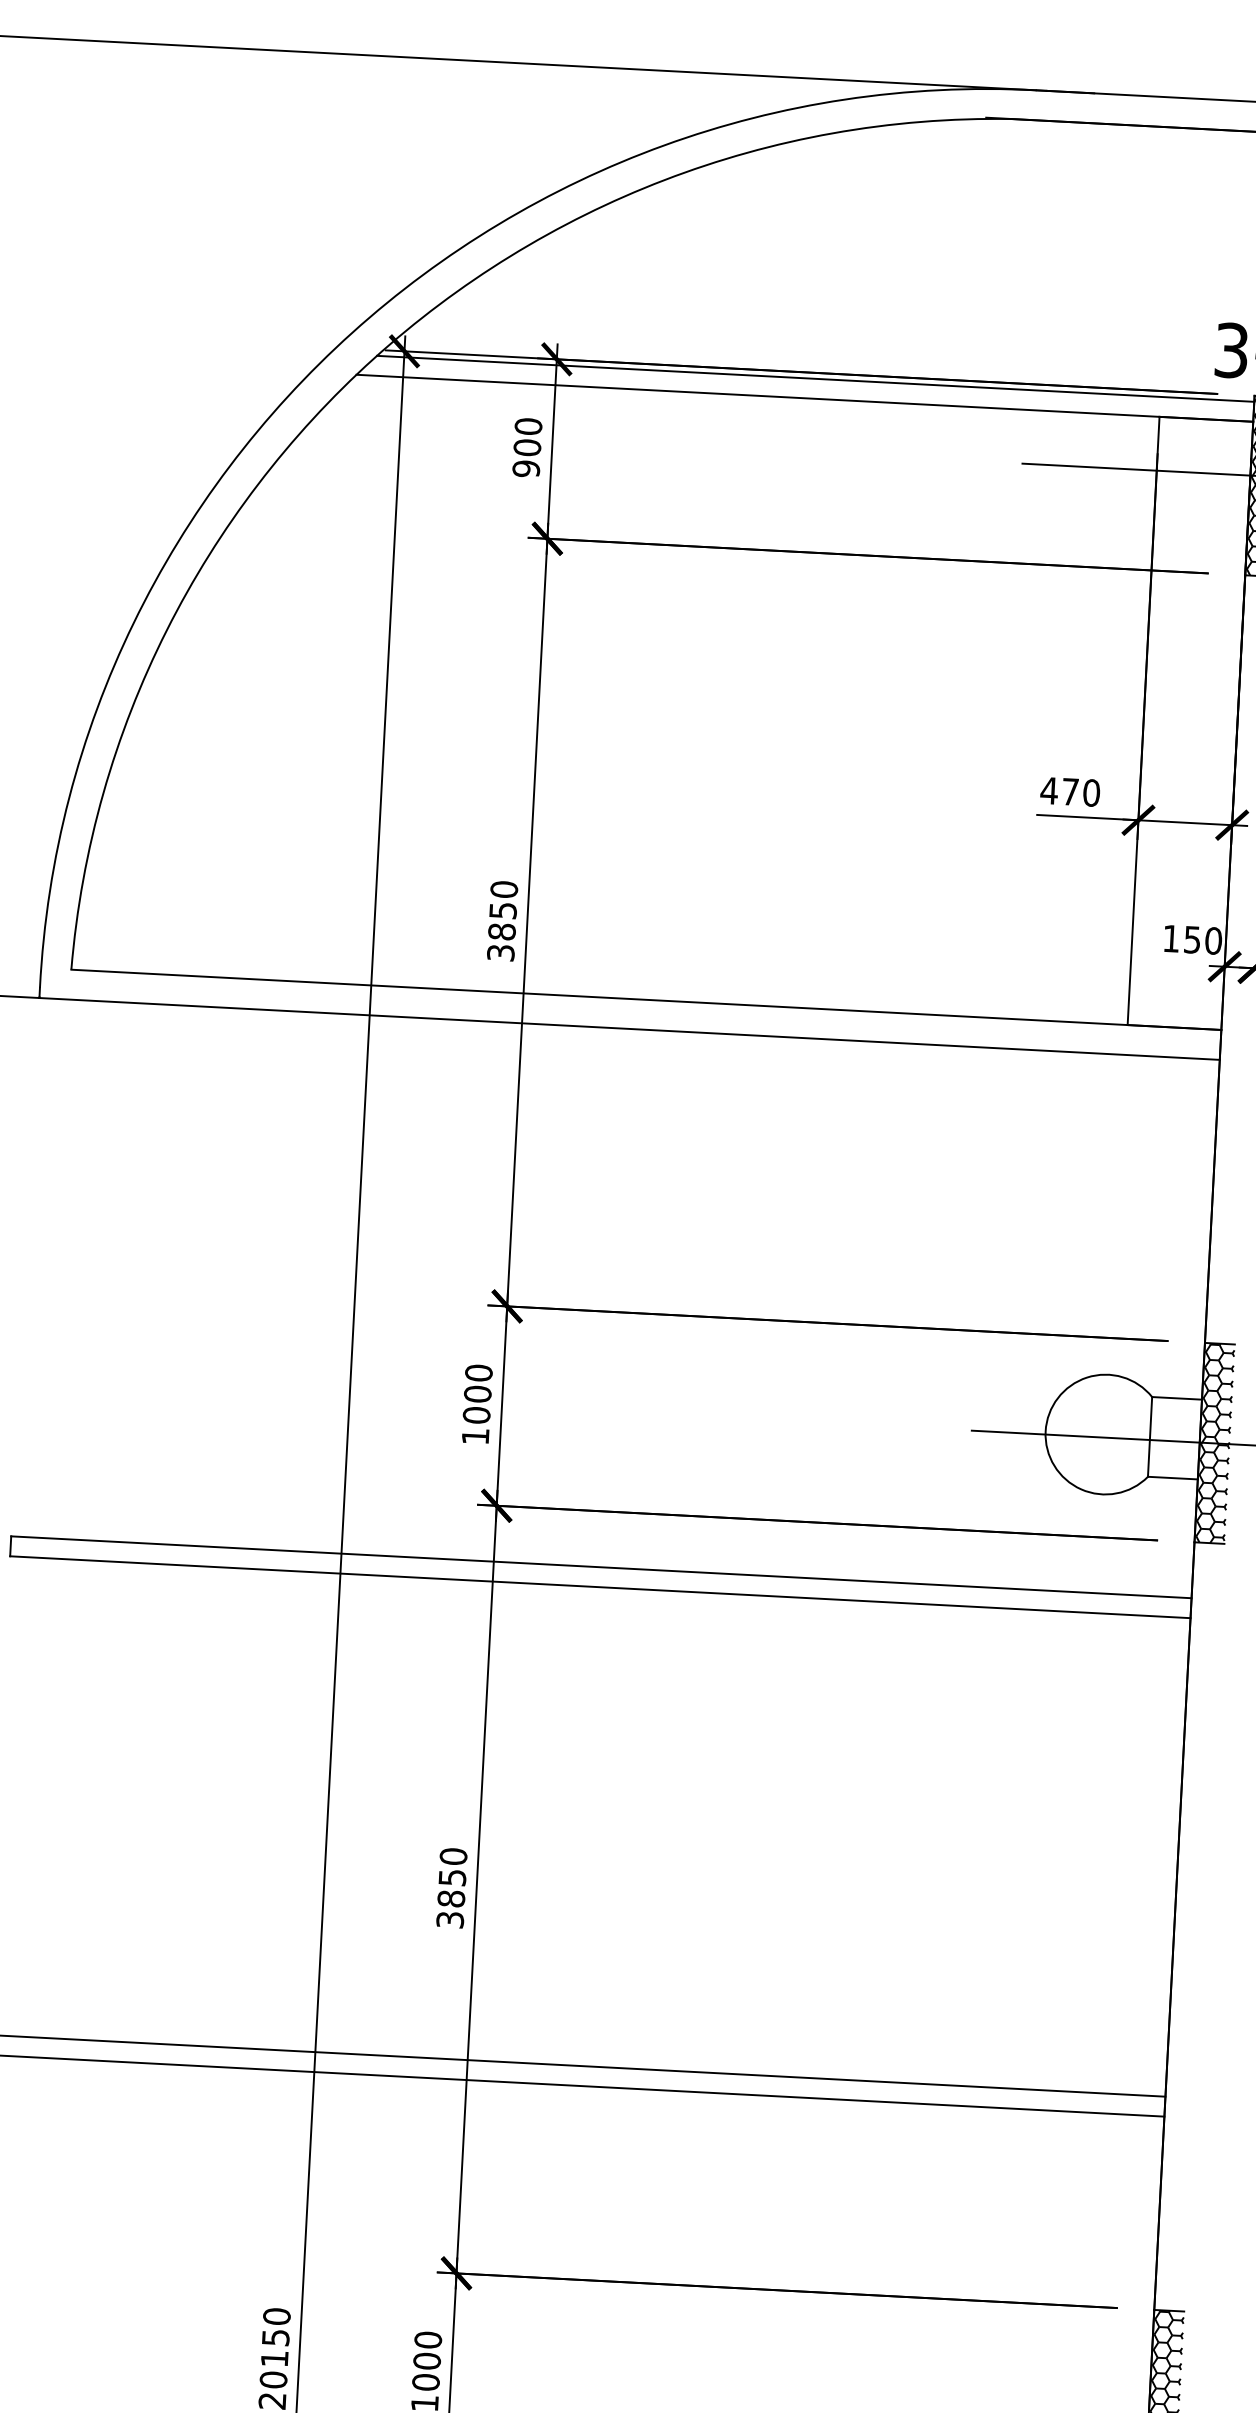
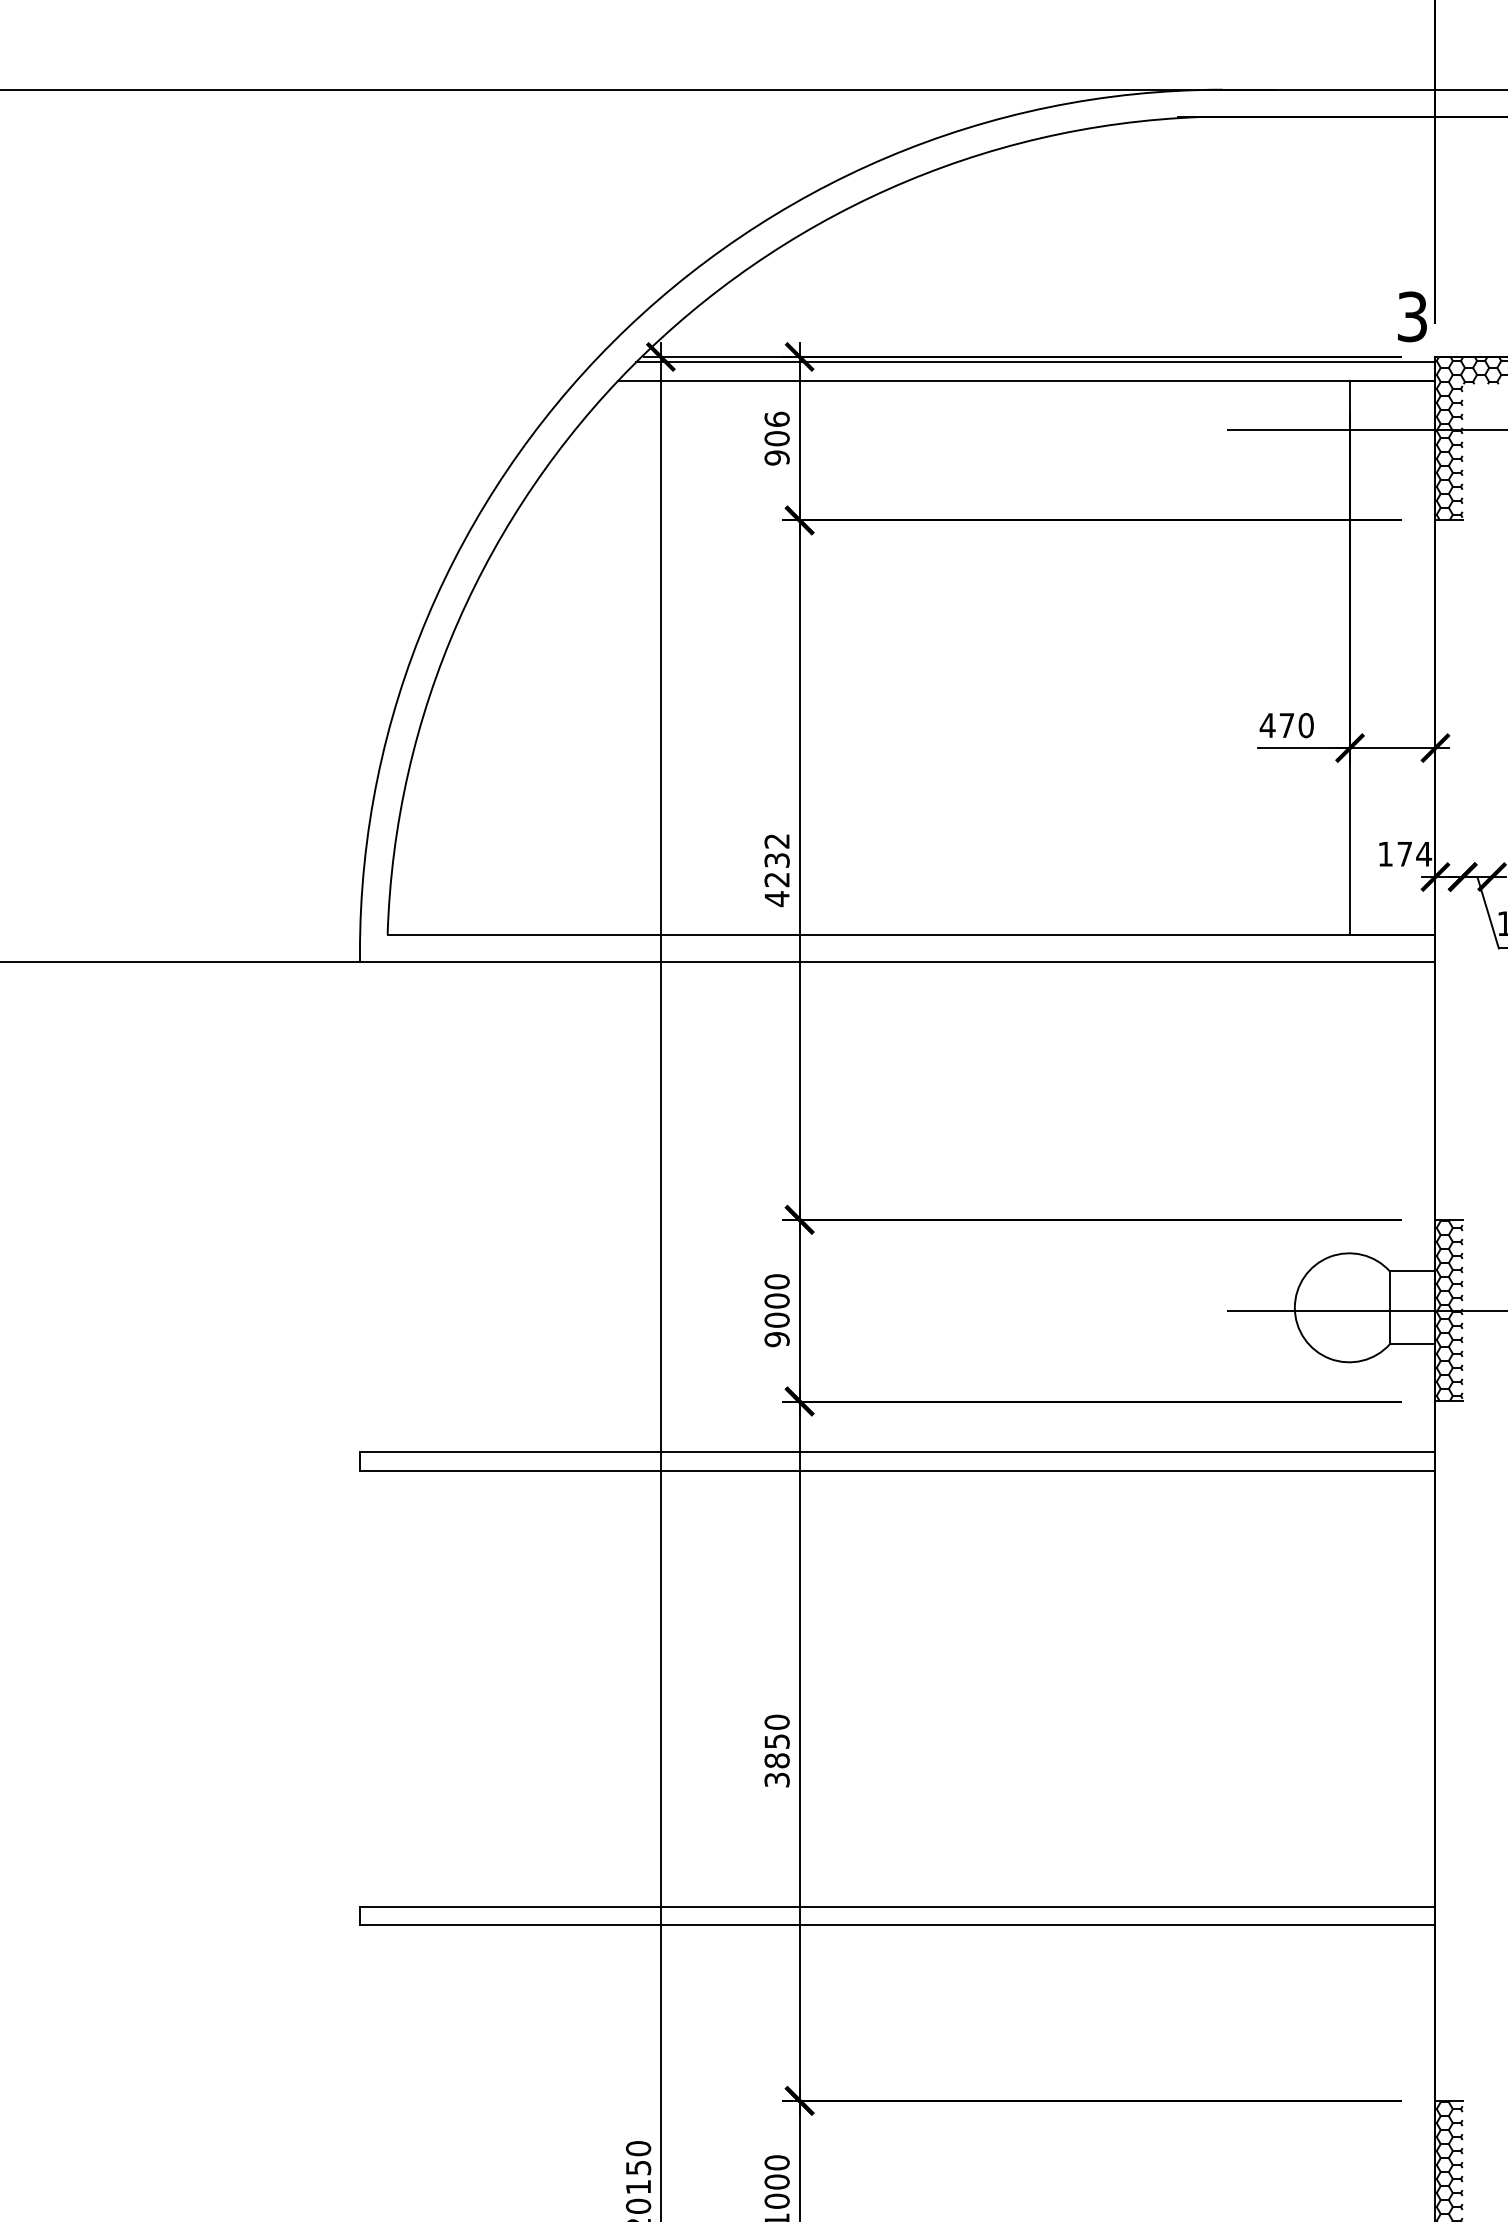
text: (527, 425) -> (776, 418), 900 -> 906
text: (501, 921) -> (776, 870), 3850 -> 4232
text: (1203, 939) -> (1414, 853), 150 -> 174
text: (474, 1436) -> (776, 1339), 1000 -> 9000

